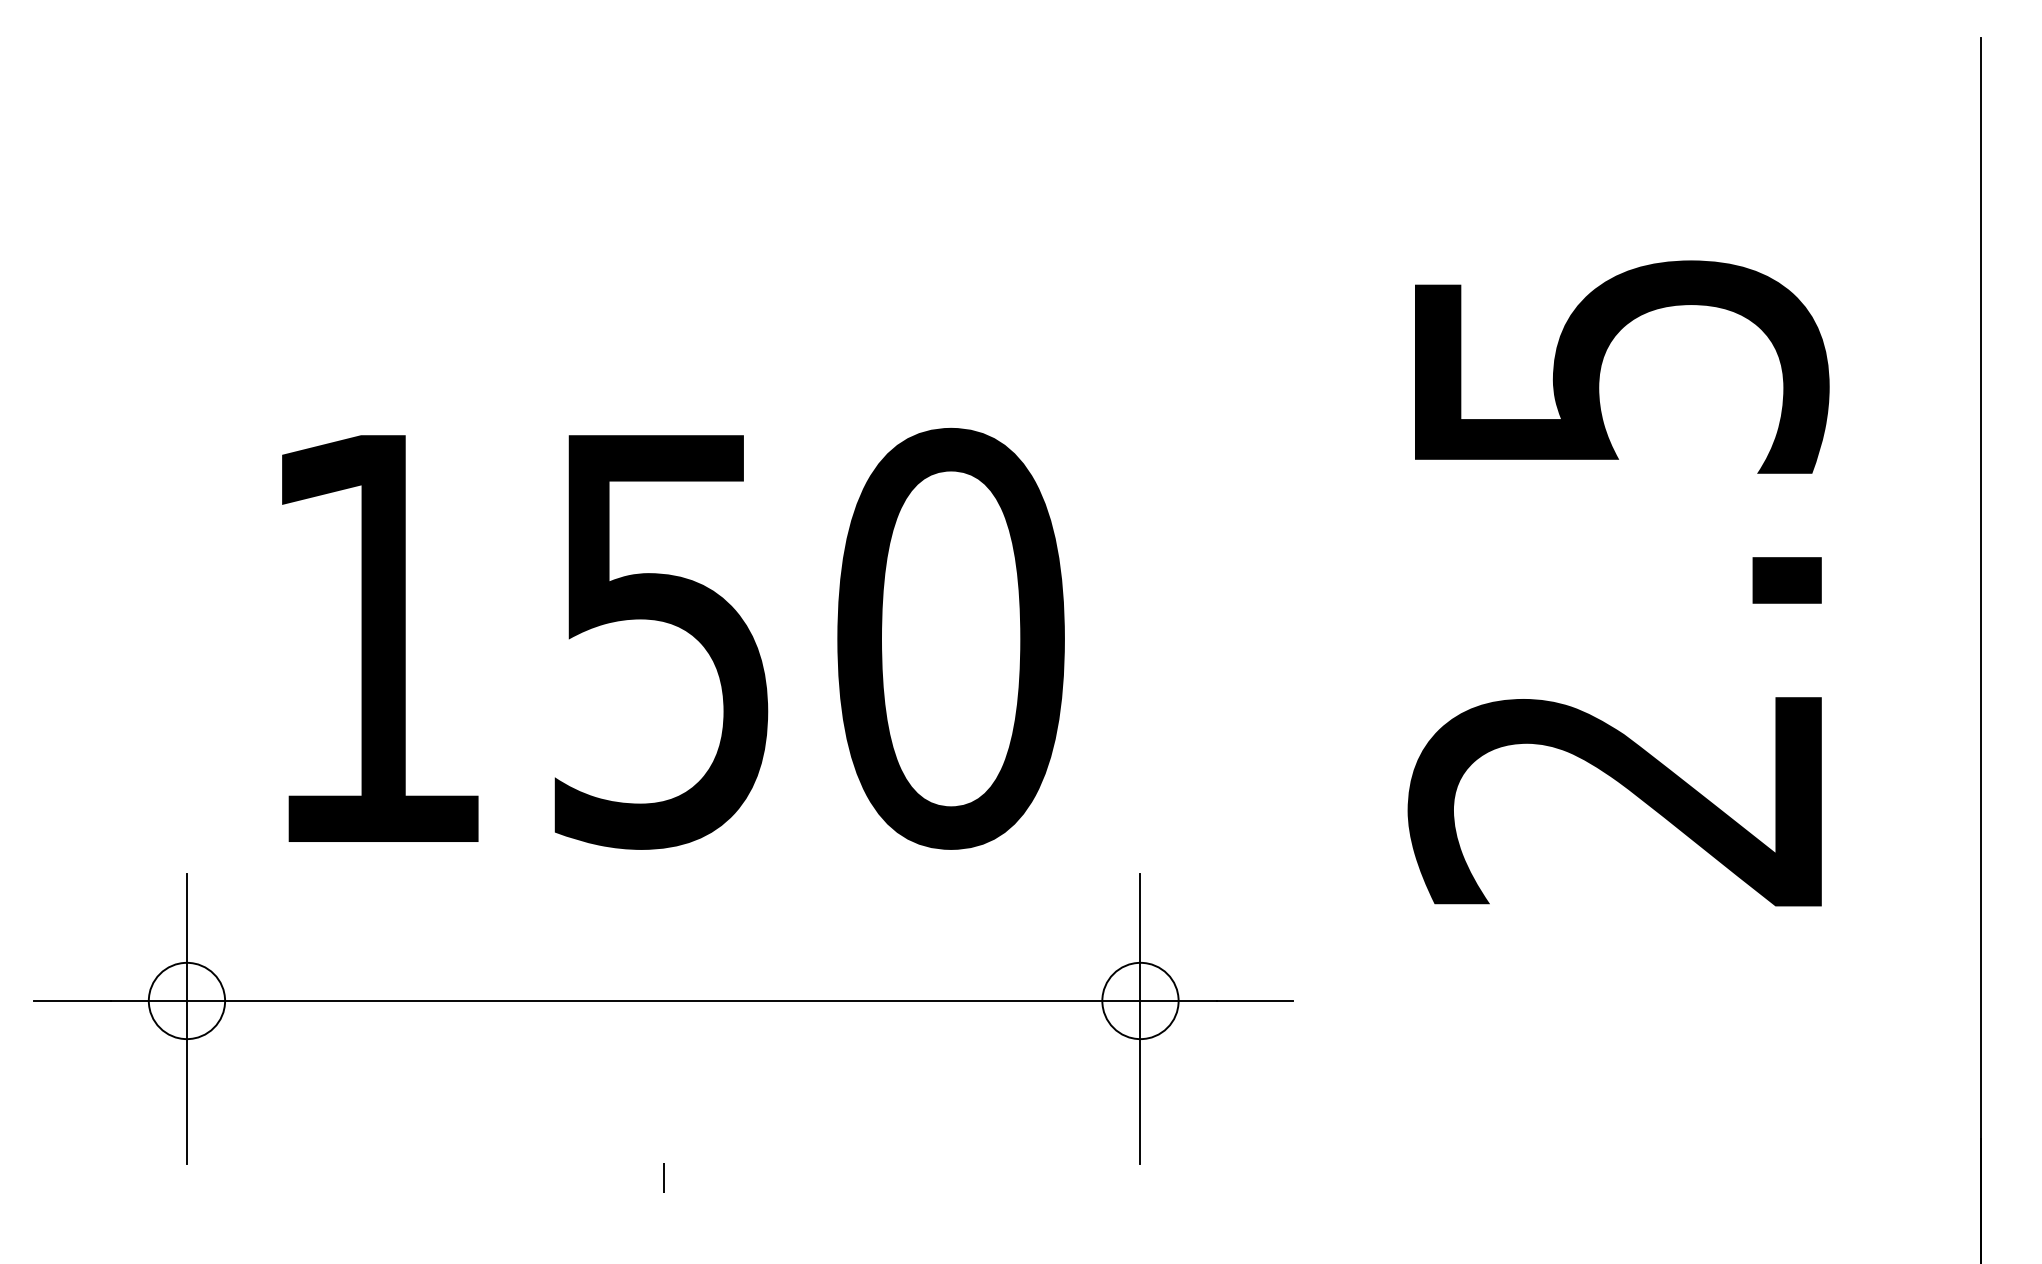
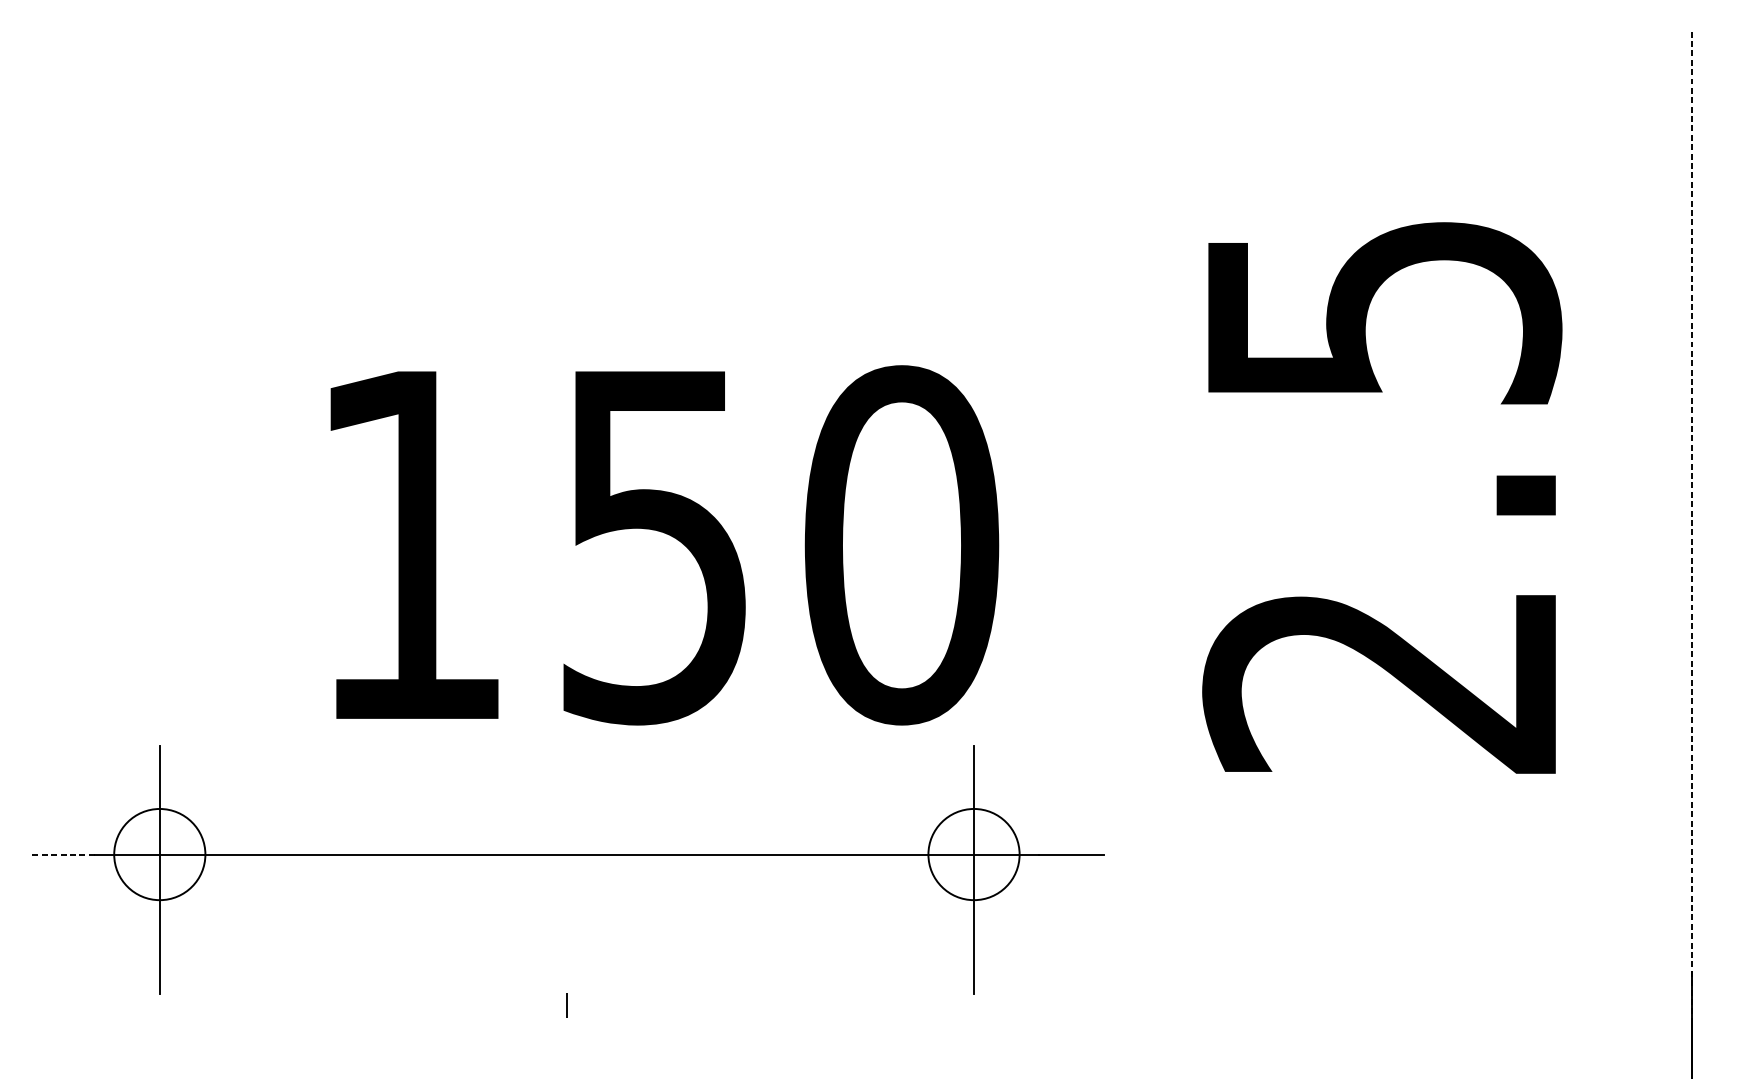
line: (1980, 618) -> (1691, 527), solid -> dashed
text: (673, 638) -> (664, 545), moved
line: (72, 1000) -> (62, 854), solid -> dashed
circle: (186, 1000) -> (159, 854), size x1.4
circle: (1140, 1000) -> (974, 854), size x1.4

